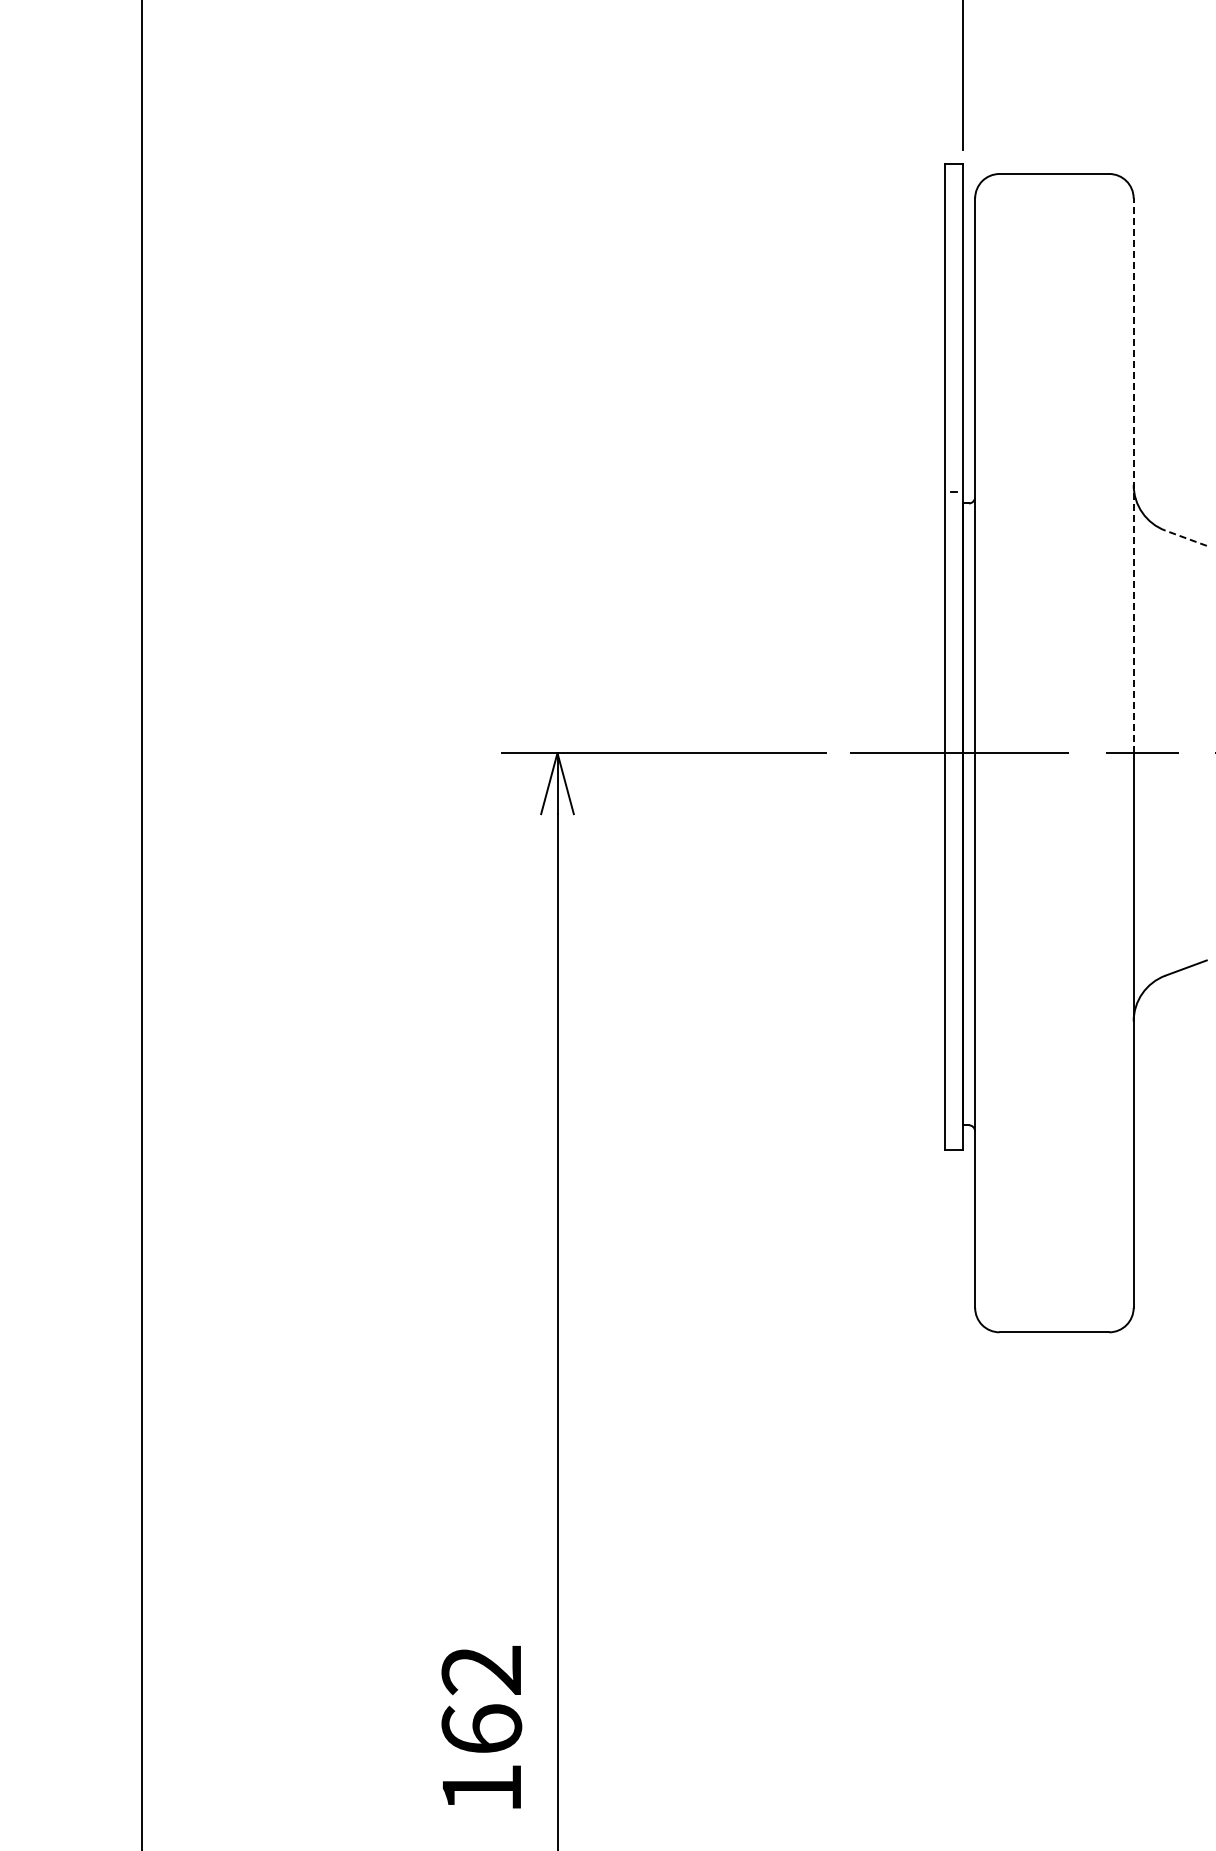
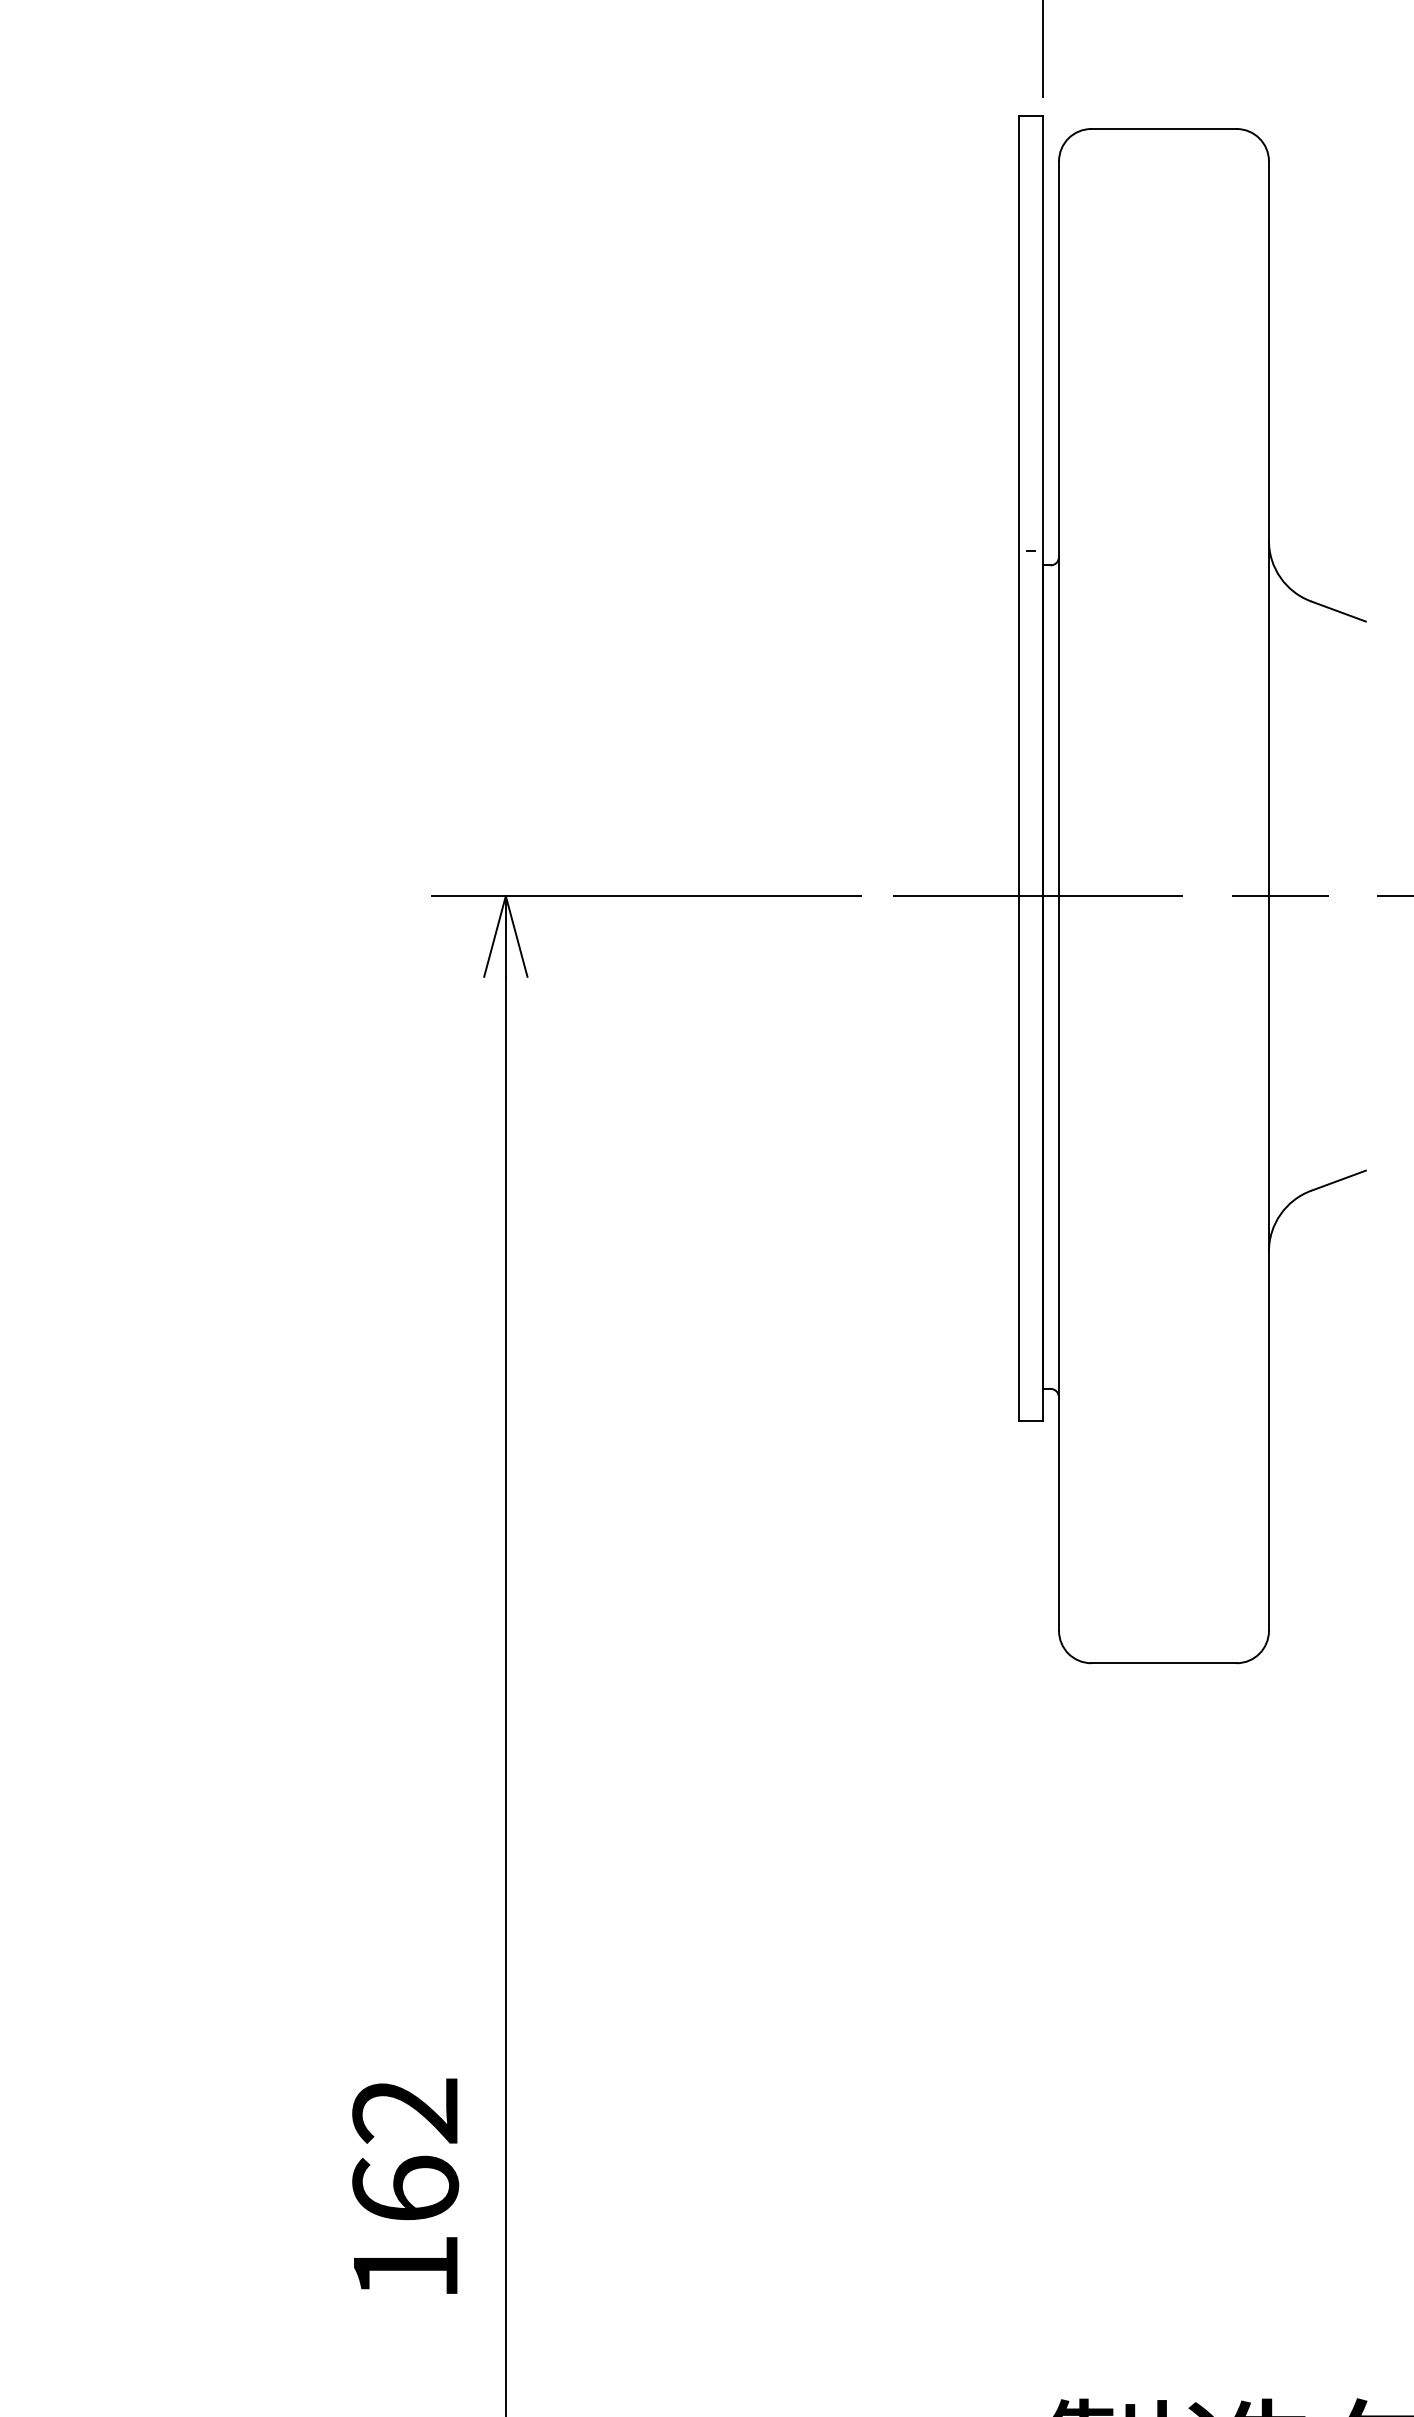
line: (1133, 475) -> (1268, 528), dashed -> solid
line: (1186, 538) -> (1338, 611), dashed -> solid

